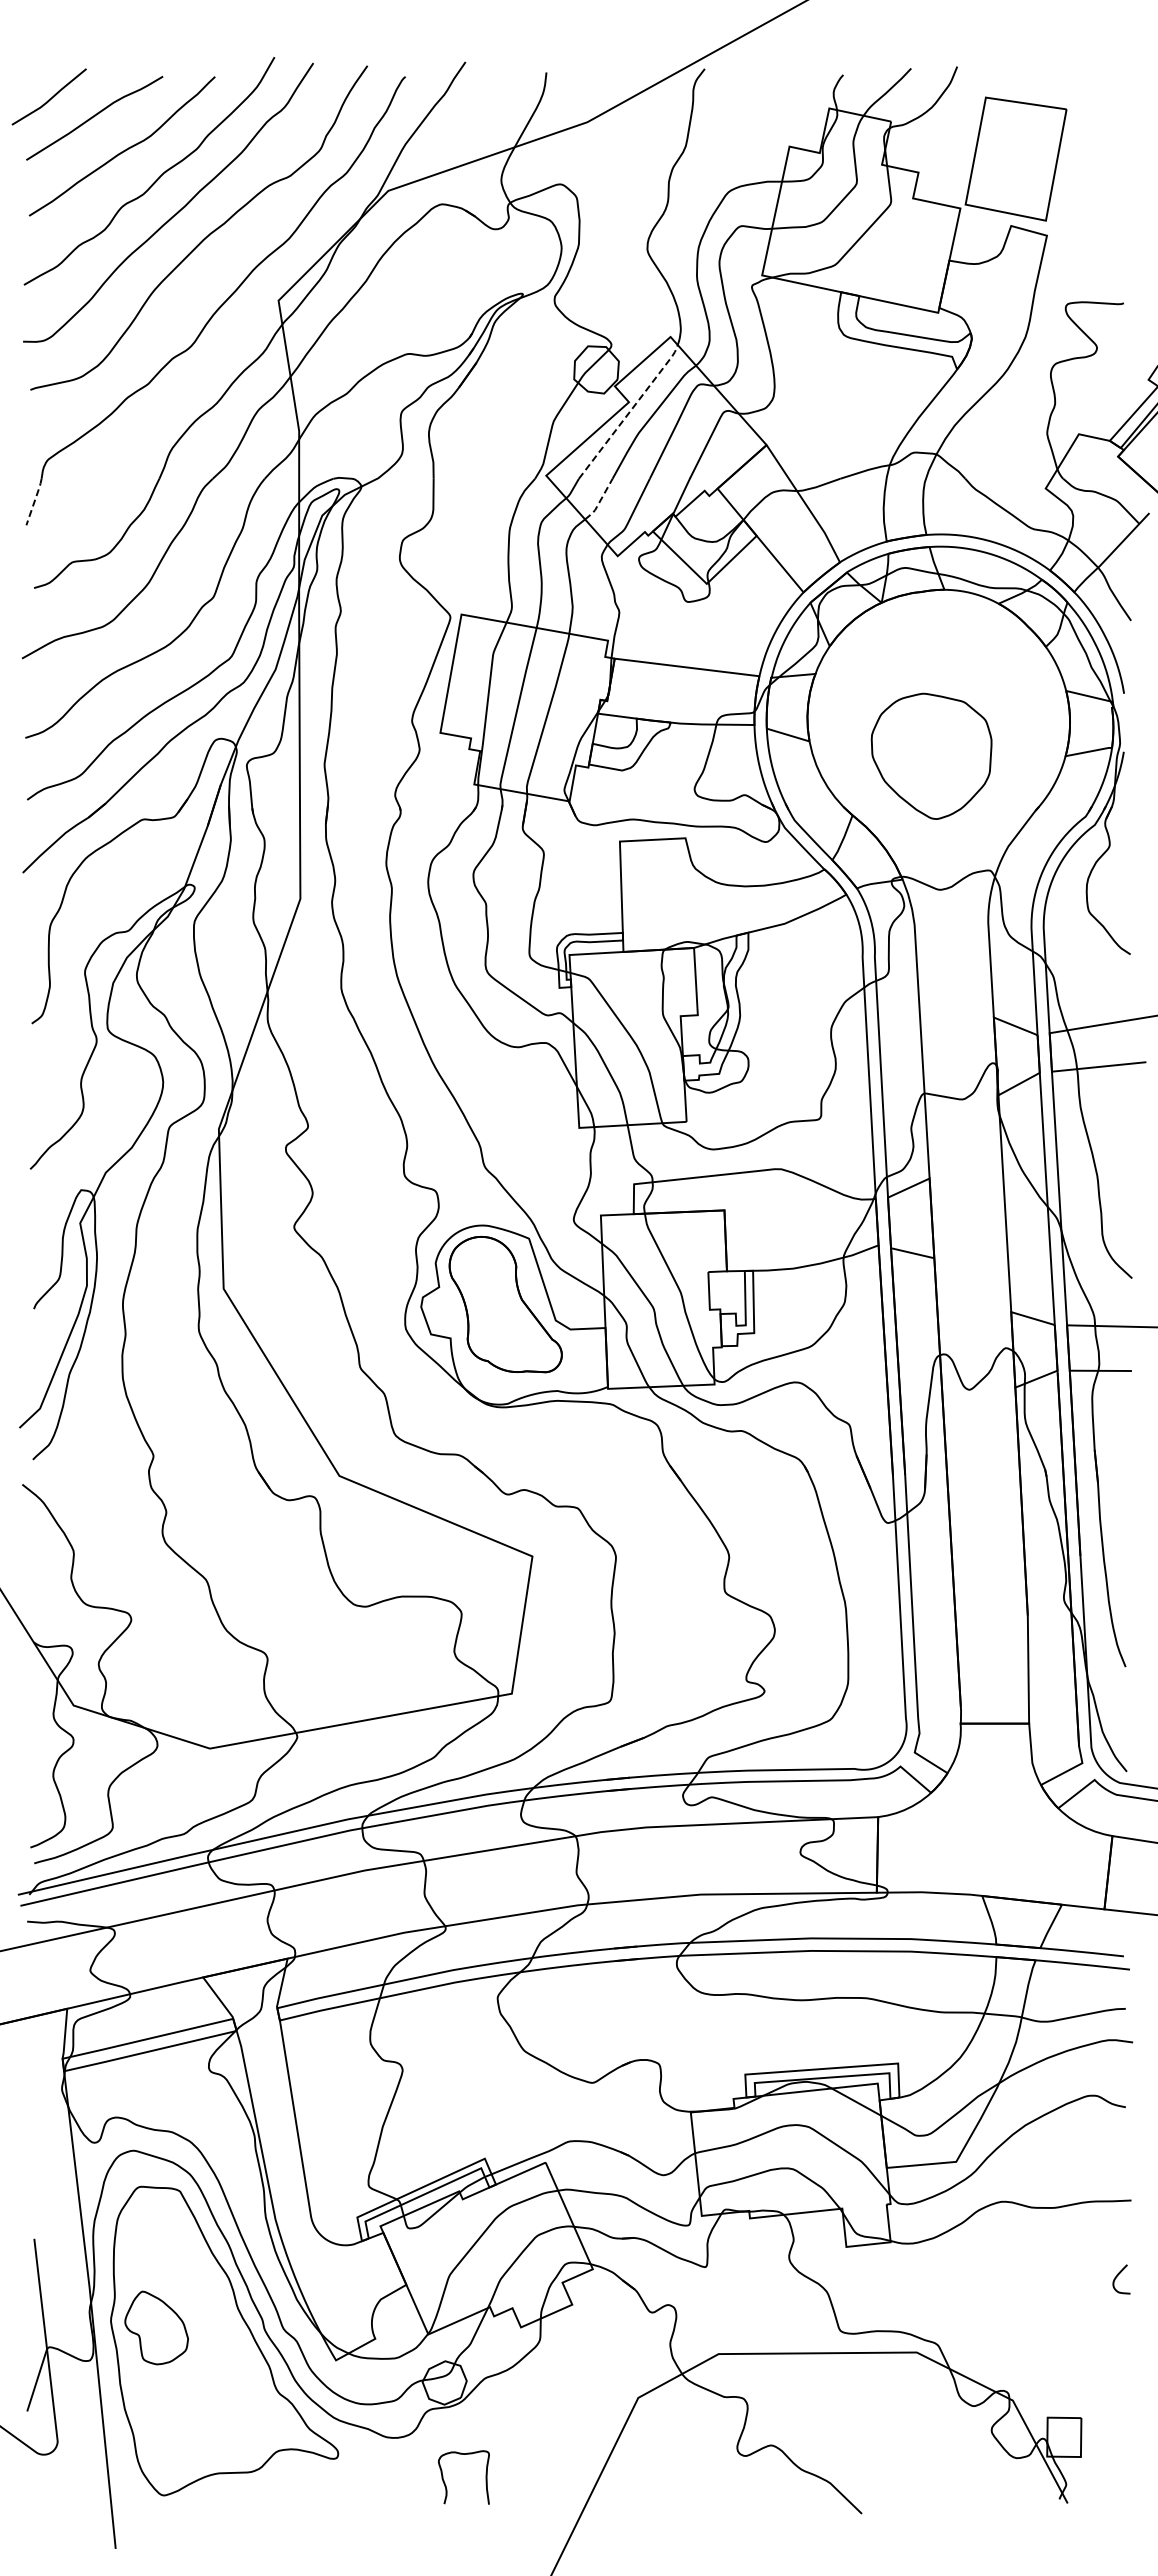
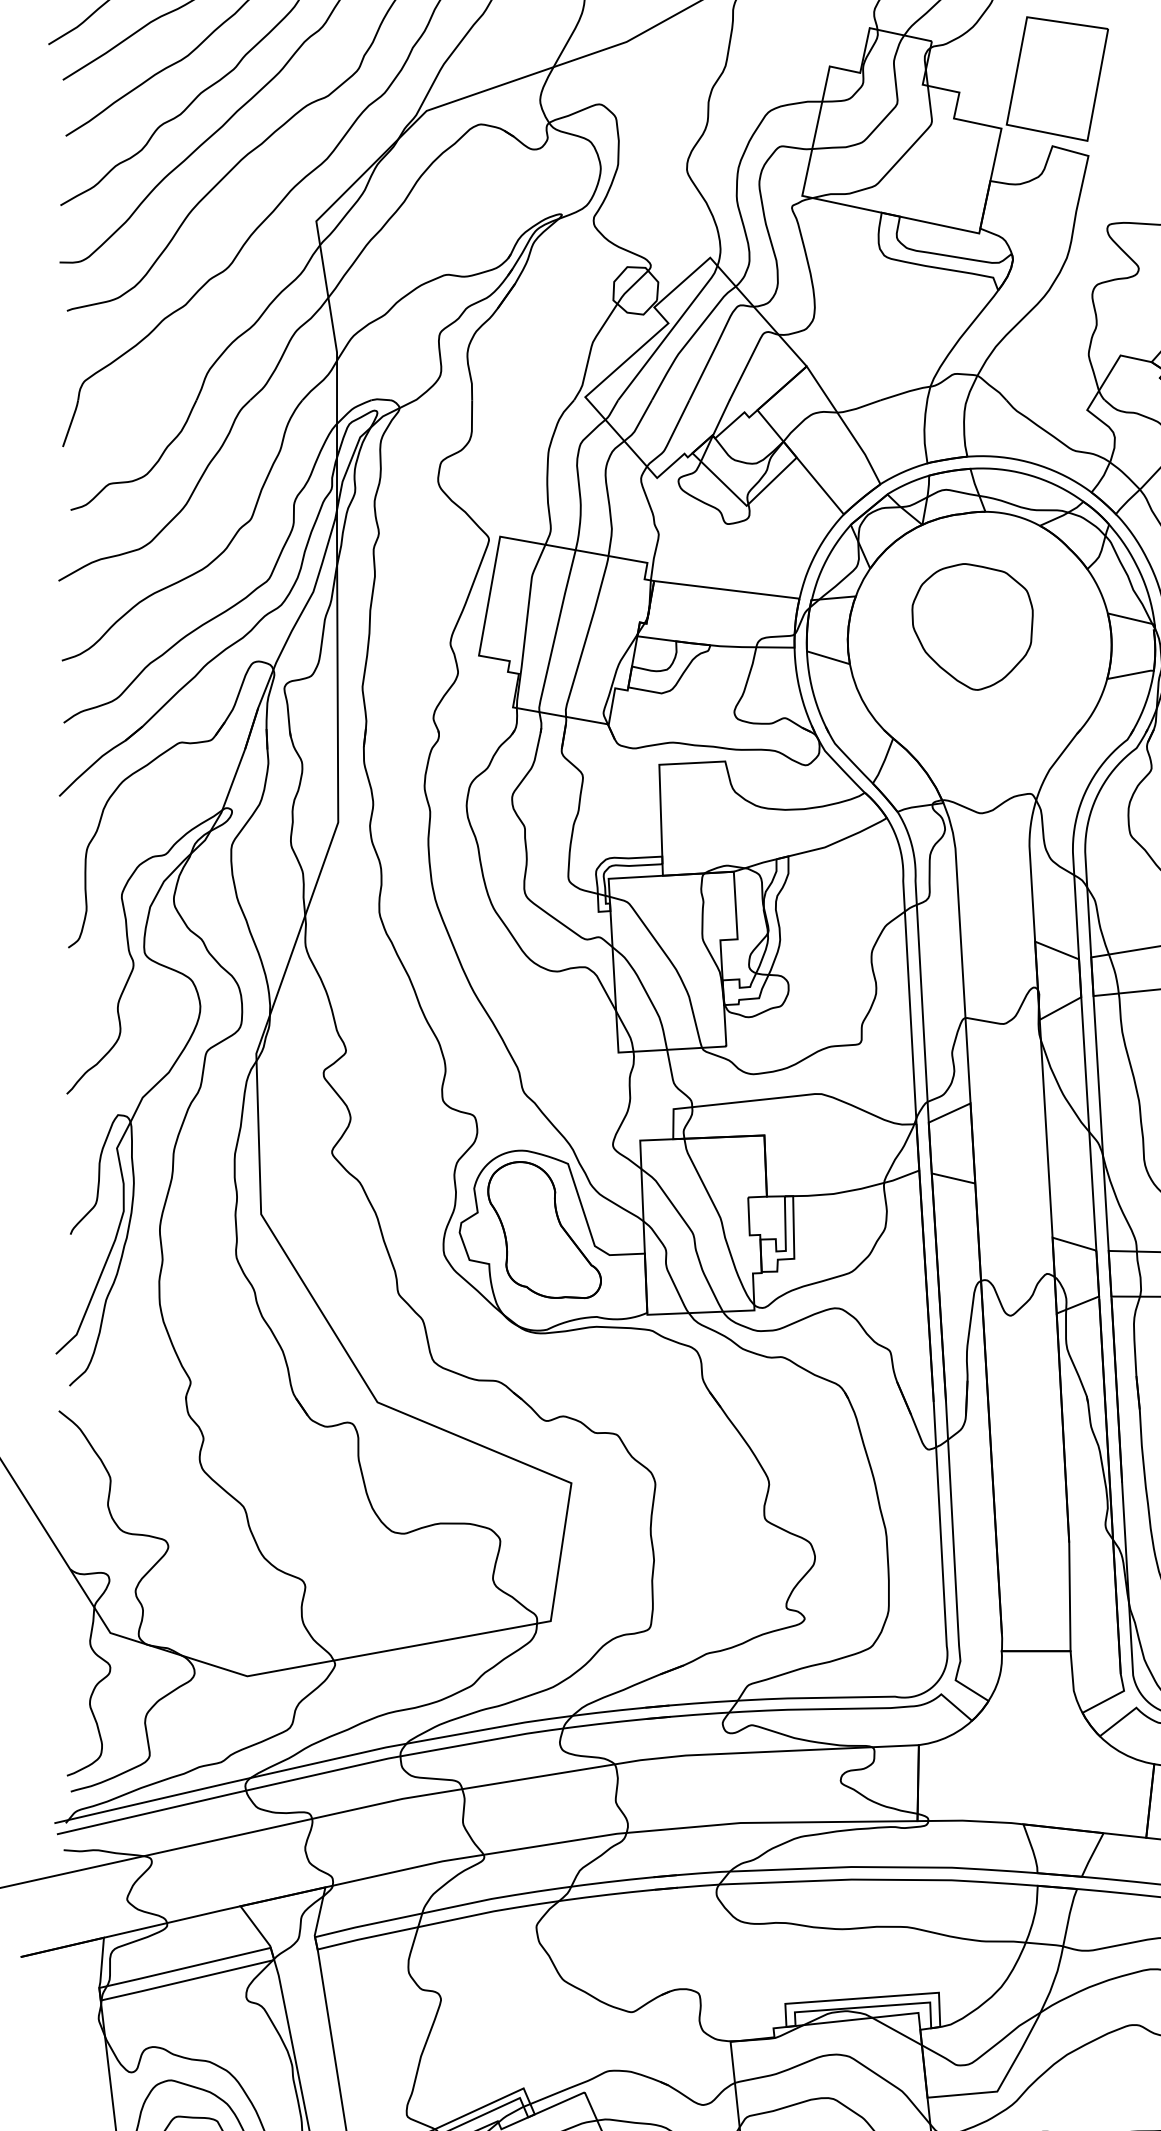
line: (630, 411) -> (669, 332), dashed -> solid
line: (34, 501) -> (71, 423), dashed -> solid
line: (600, 501) -> (639, 423), dashed -> solid
part: (931, 755) -> (972, 626), moved

